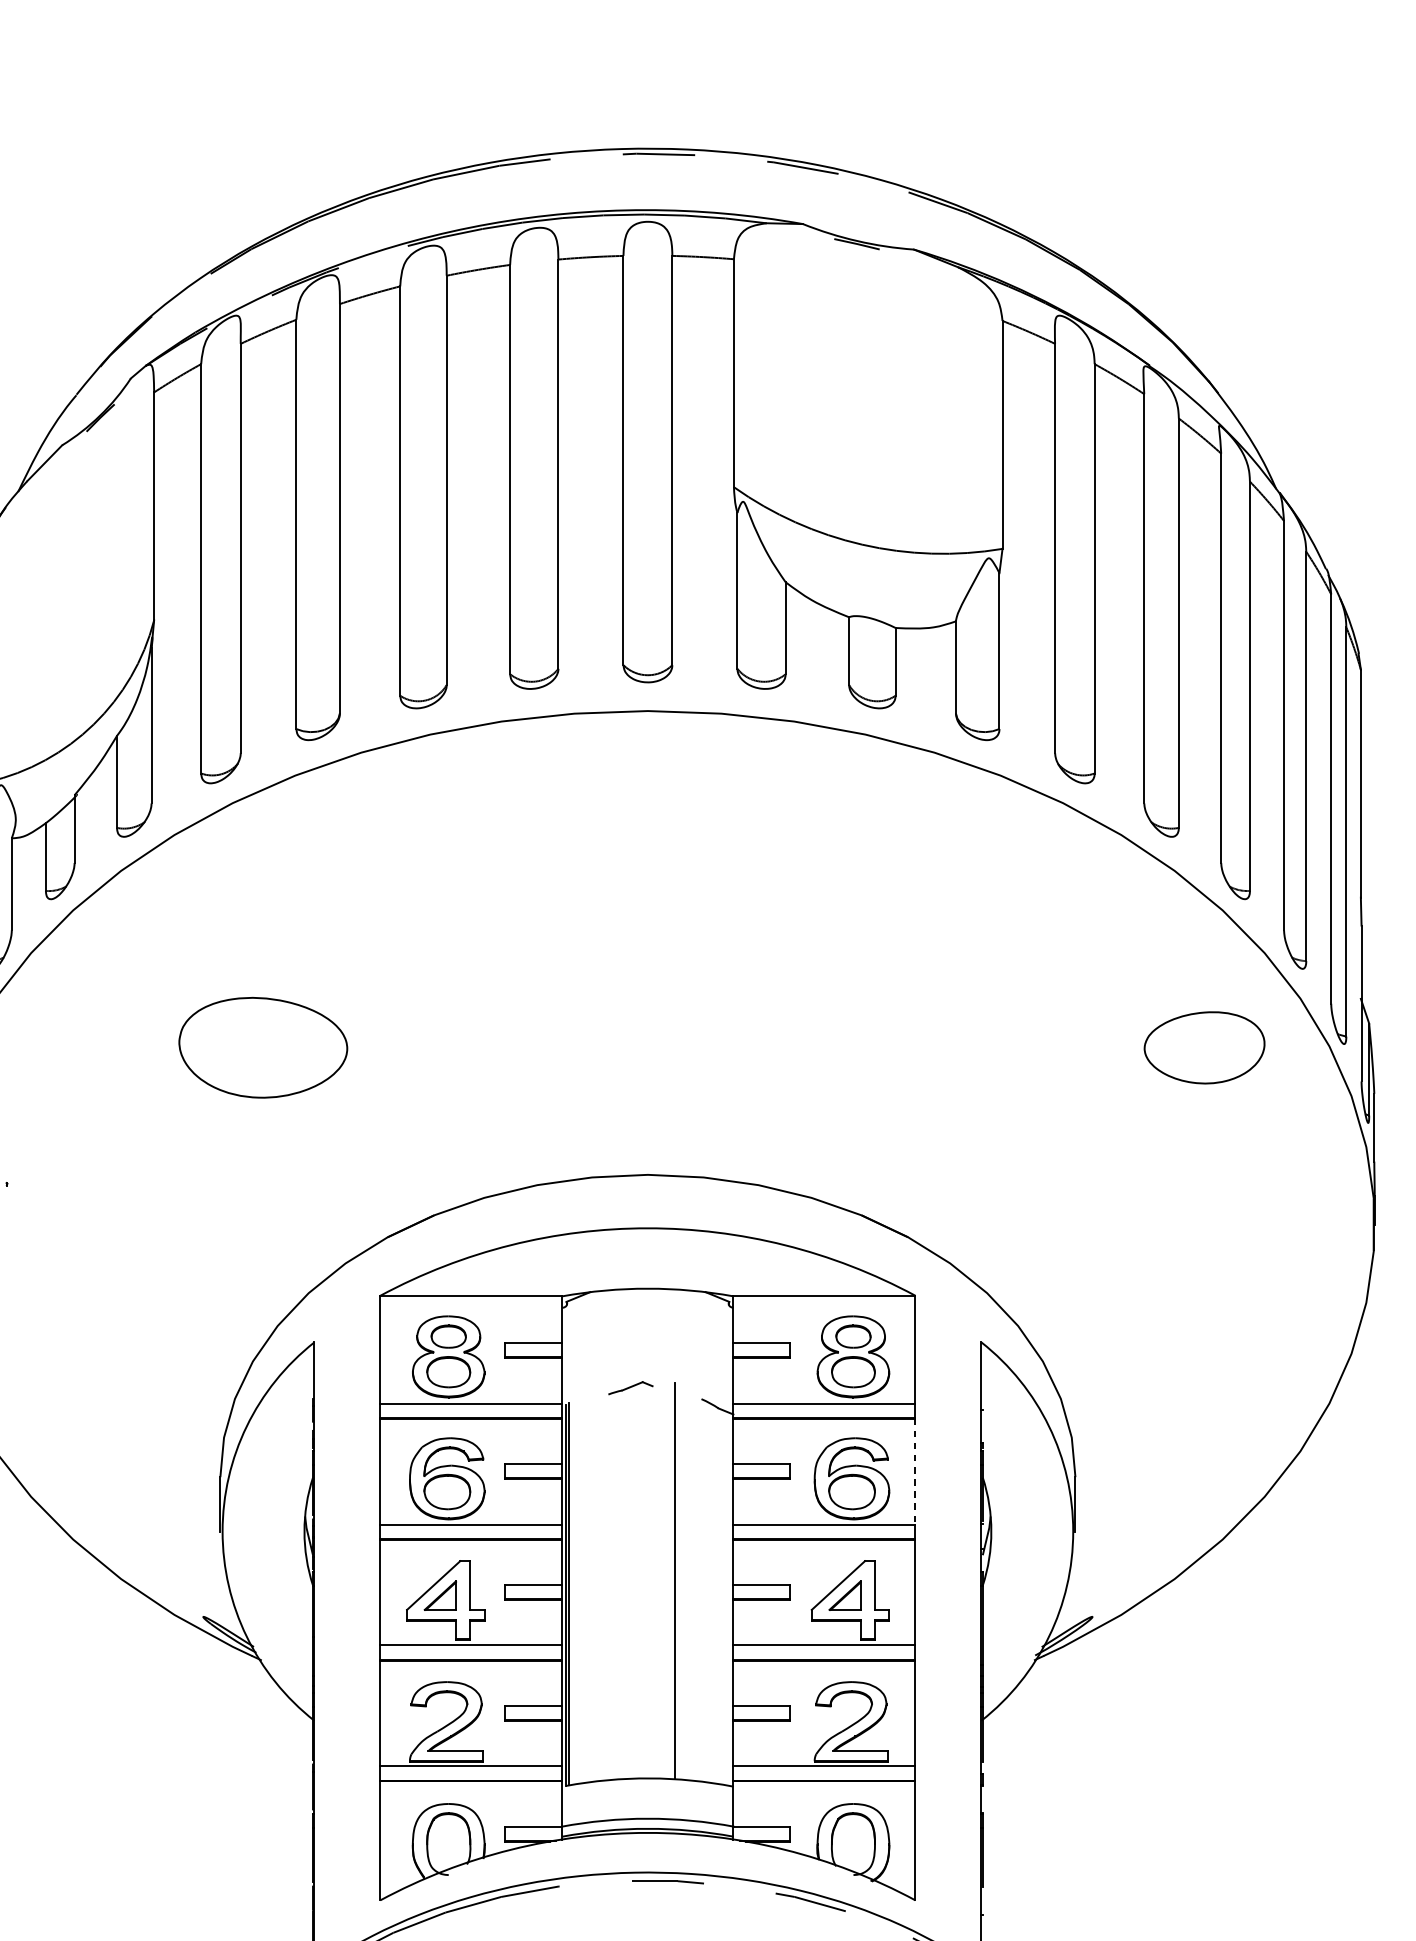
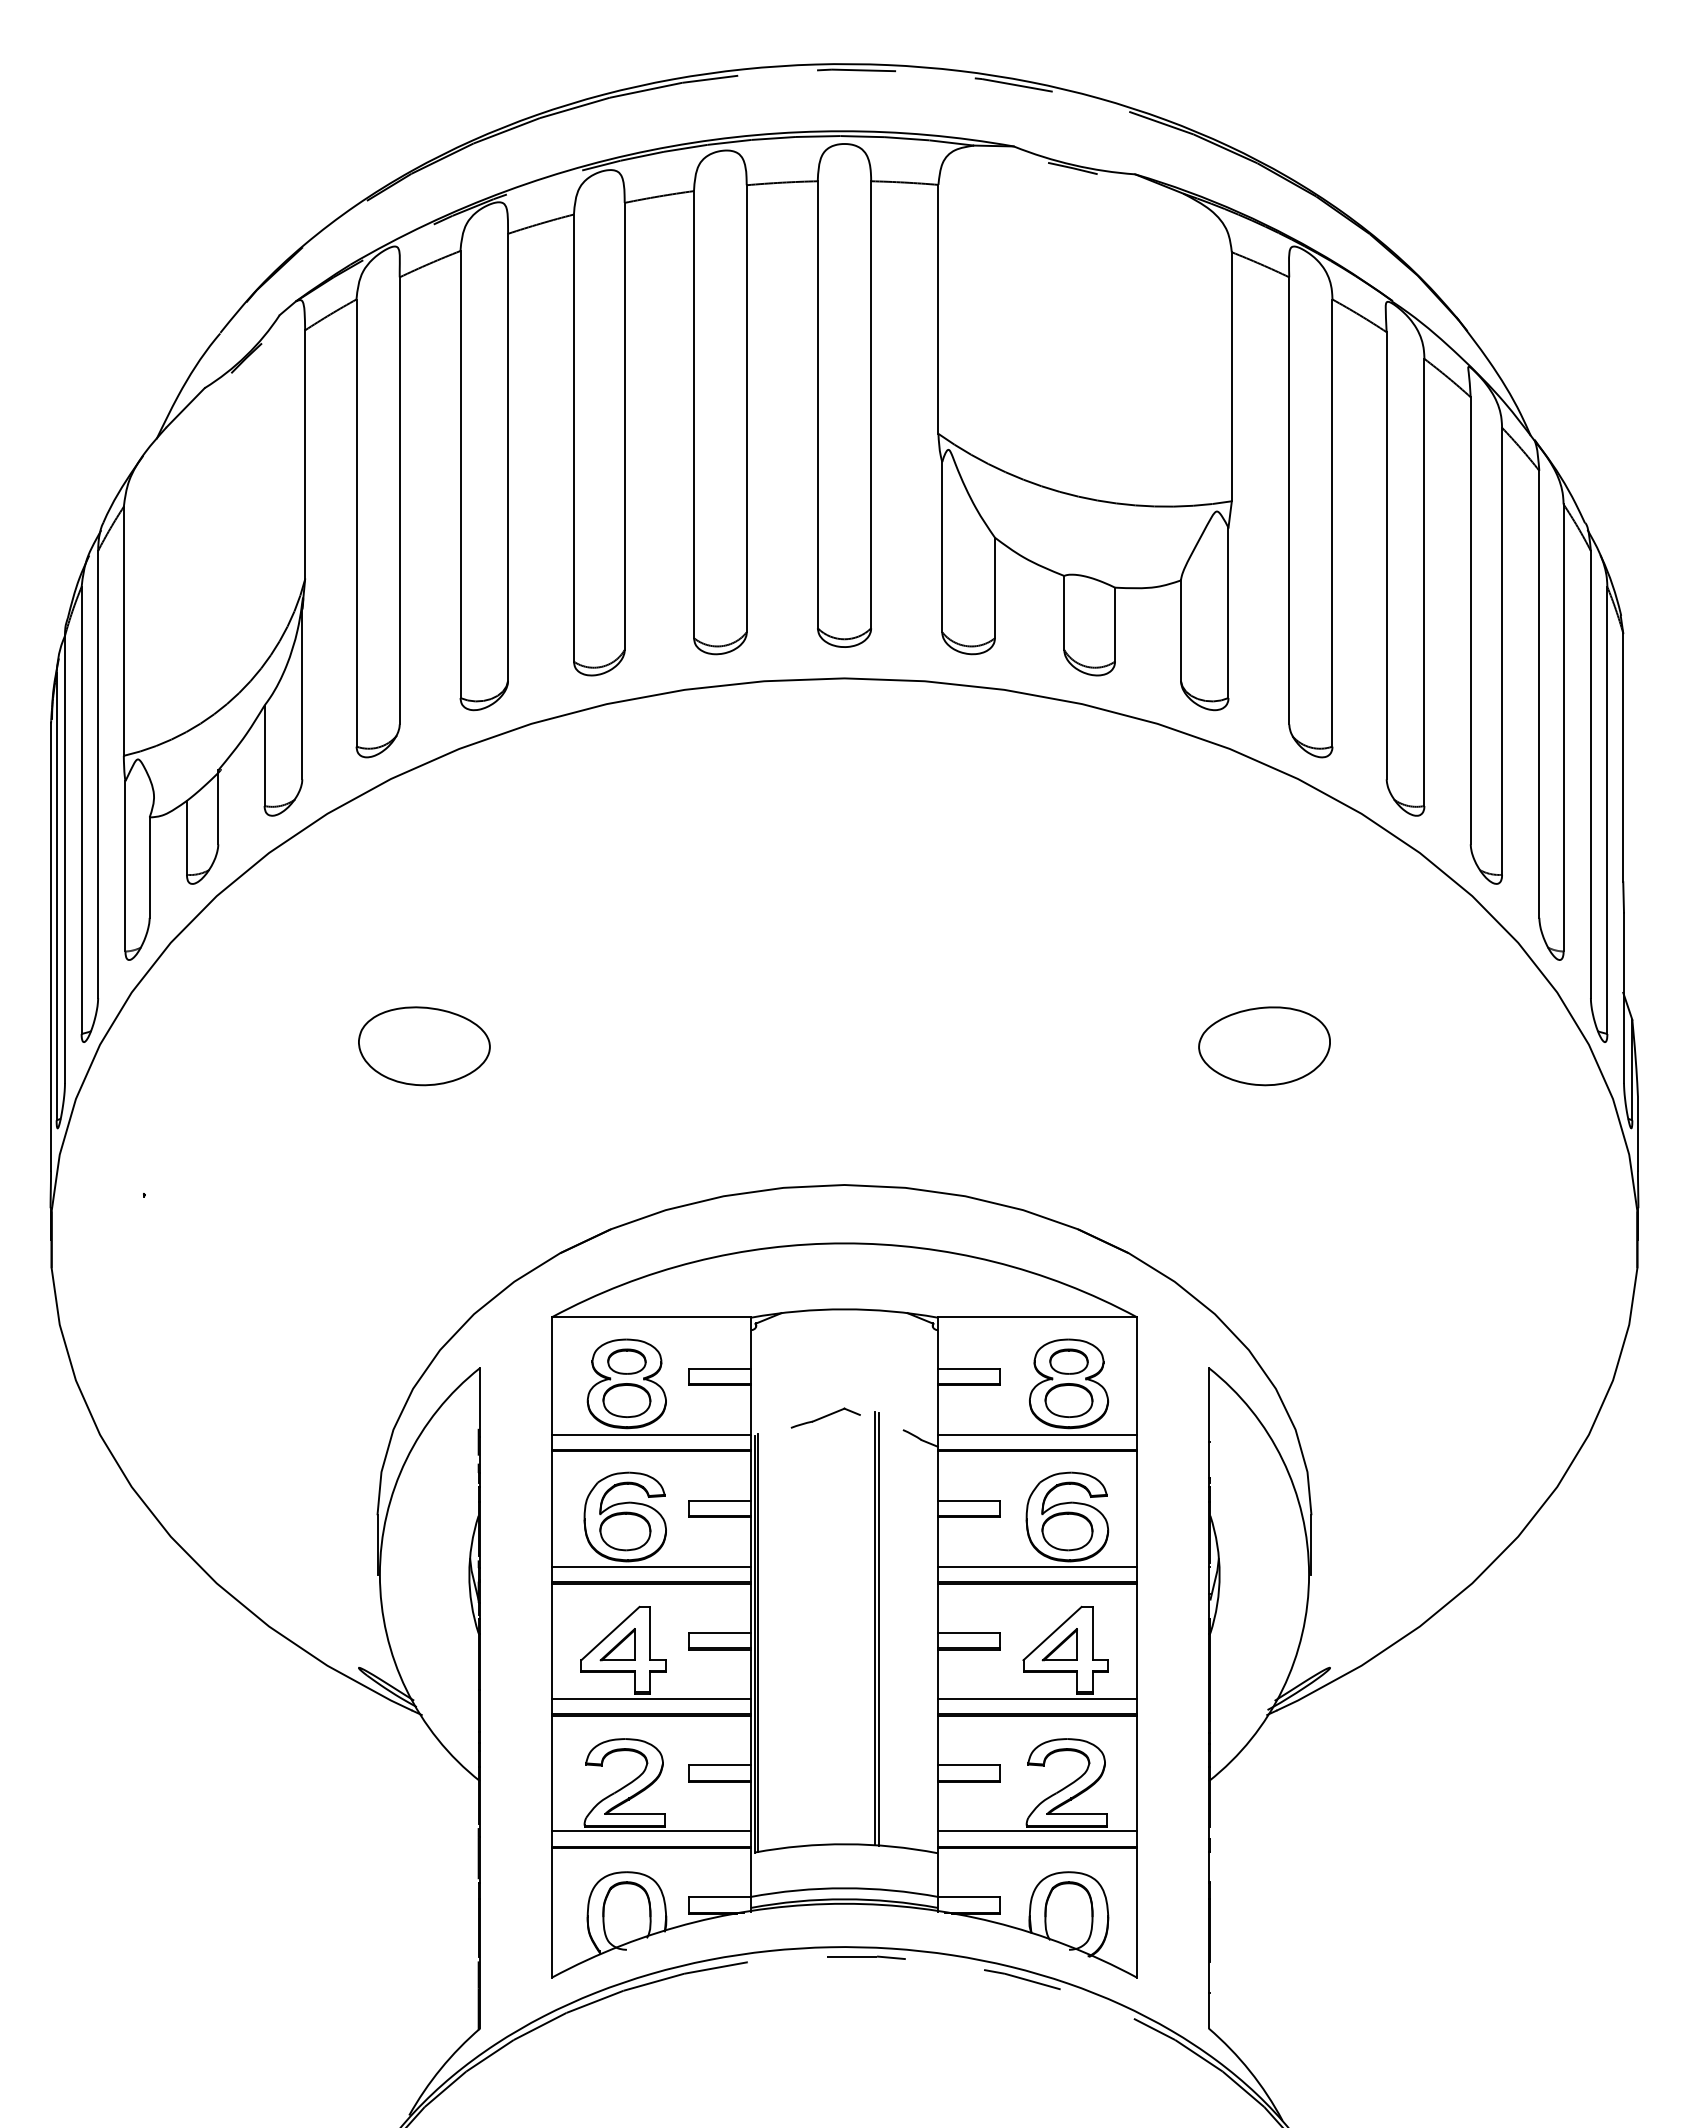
part: (263, 1048) -> (424, 1046), size x0.71
part: (1204, 1048) -> (1264, 1046), moved
part: (630, 1387) -> (825, 1417), size x1.43
line: (915, 1471) -> (1136, 1509), dashed -> solid
line: (679, 1581) -> (878, 1629), added

